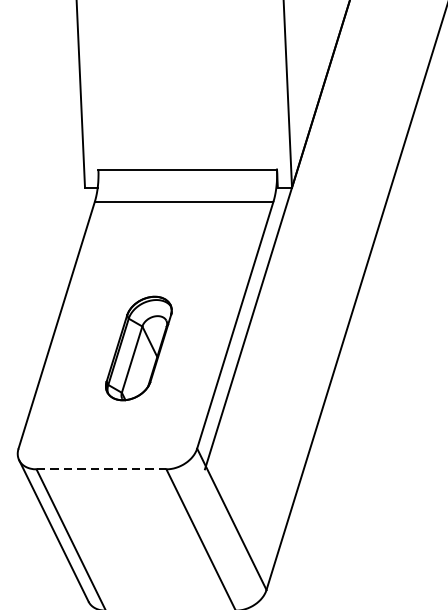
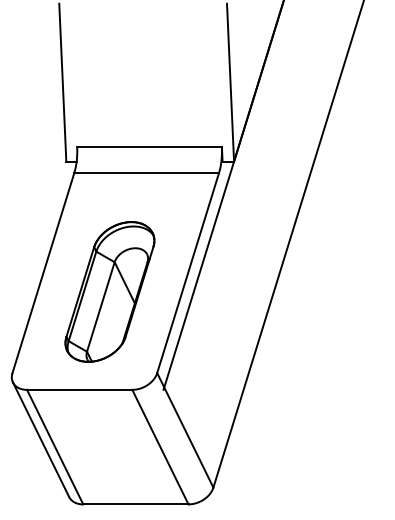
part: (138, 347) -> (109, 291), size x1.67
line: (101, 468) -> (79, 389), dashed -> solid

